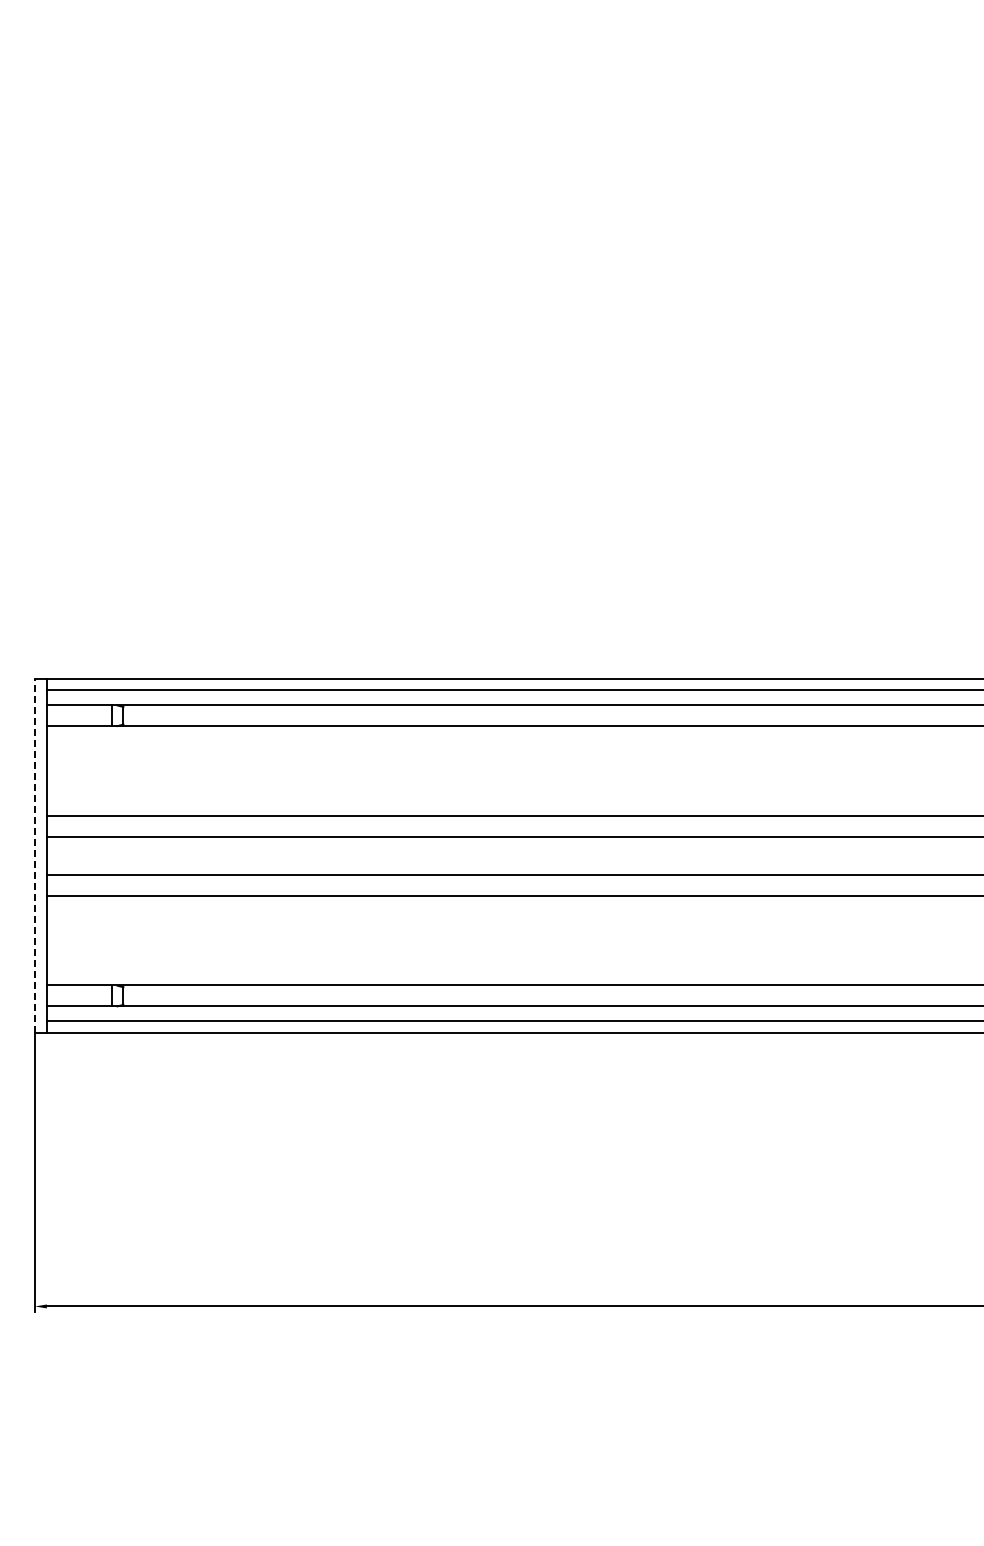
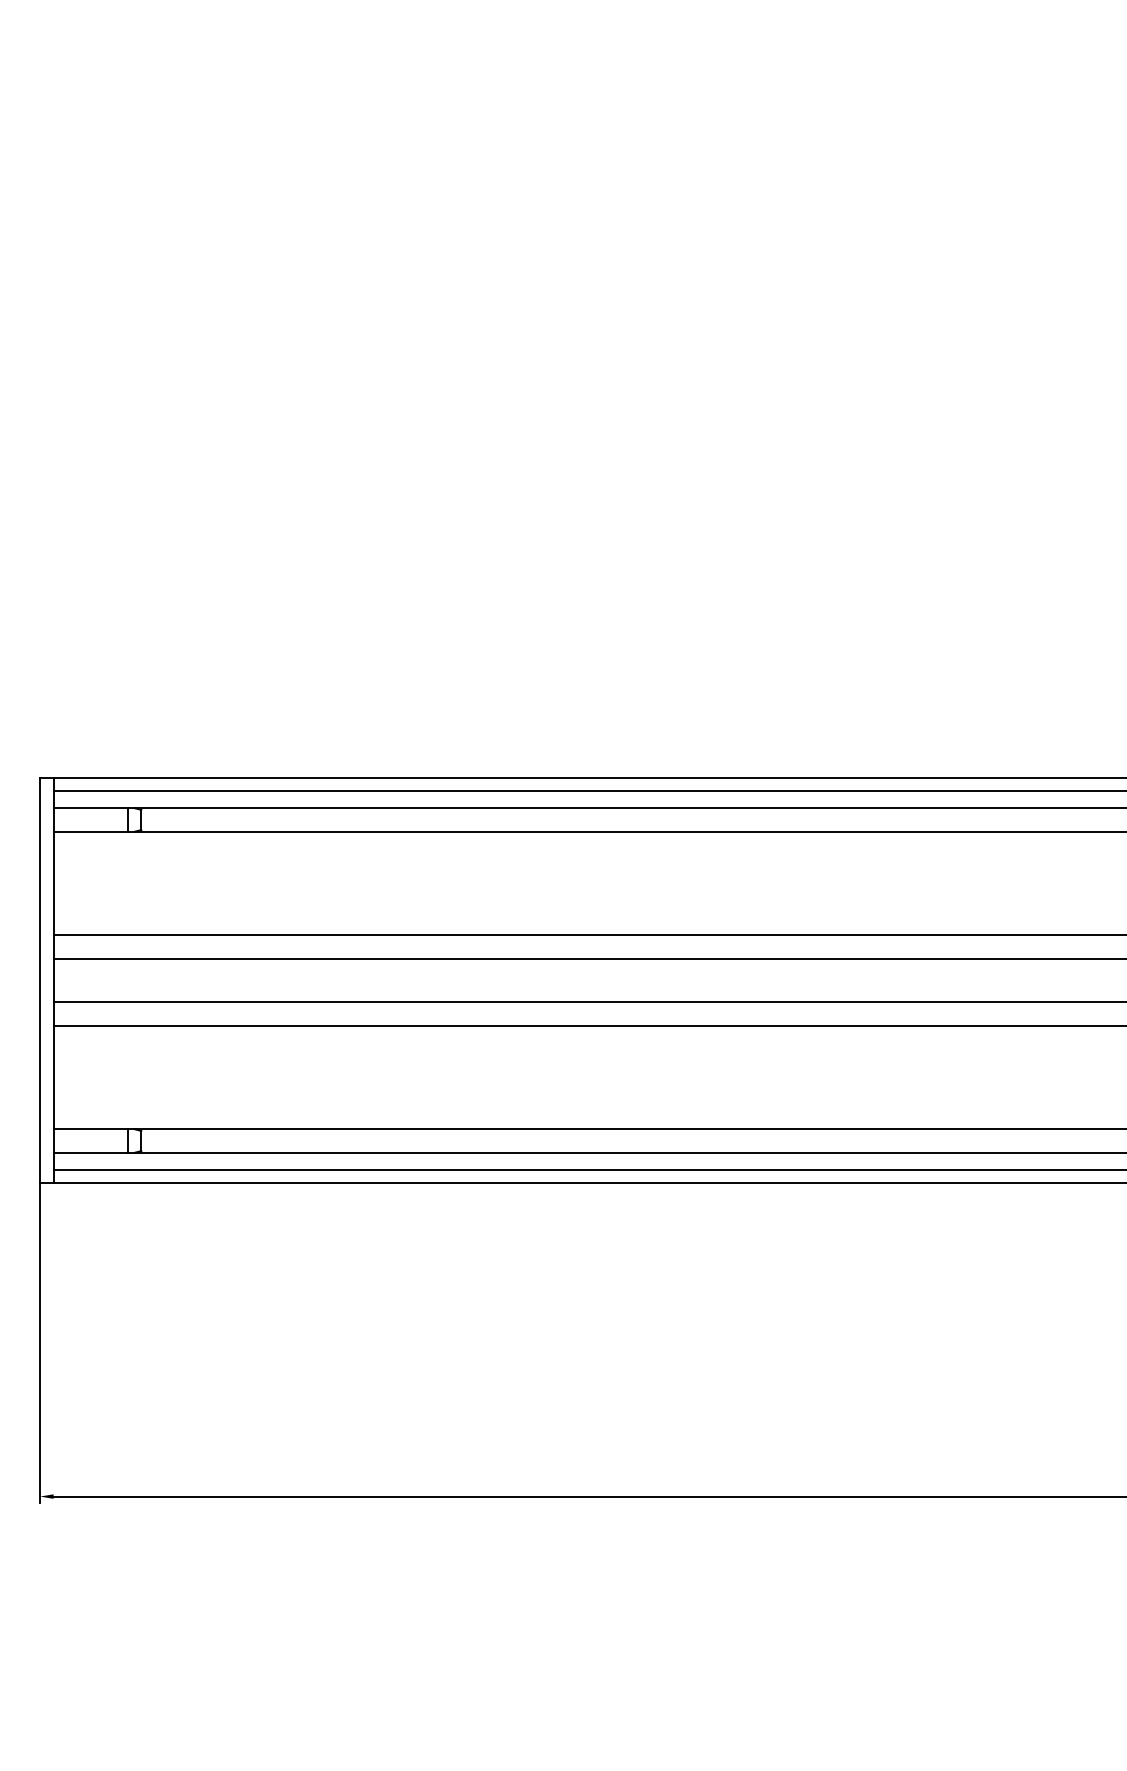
line: (35, 855) -> (40, 980), dashed -> solid

